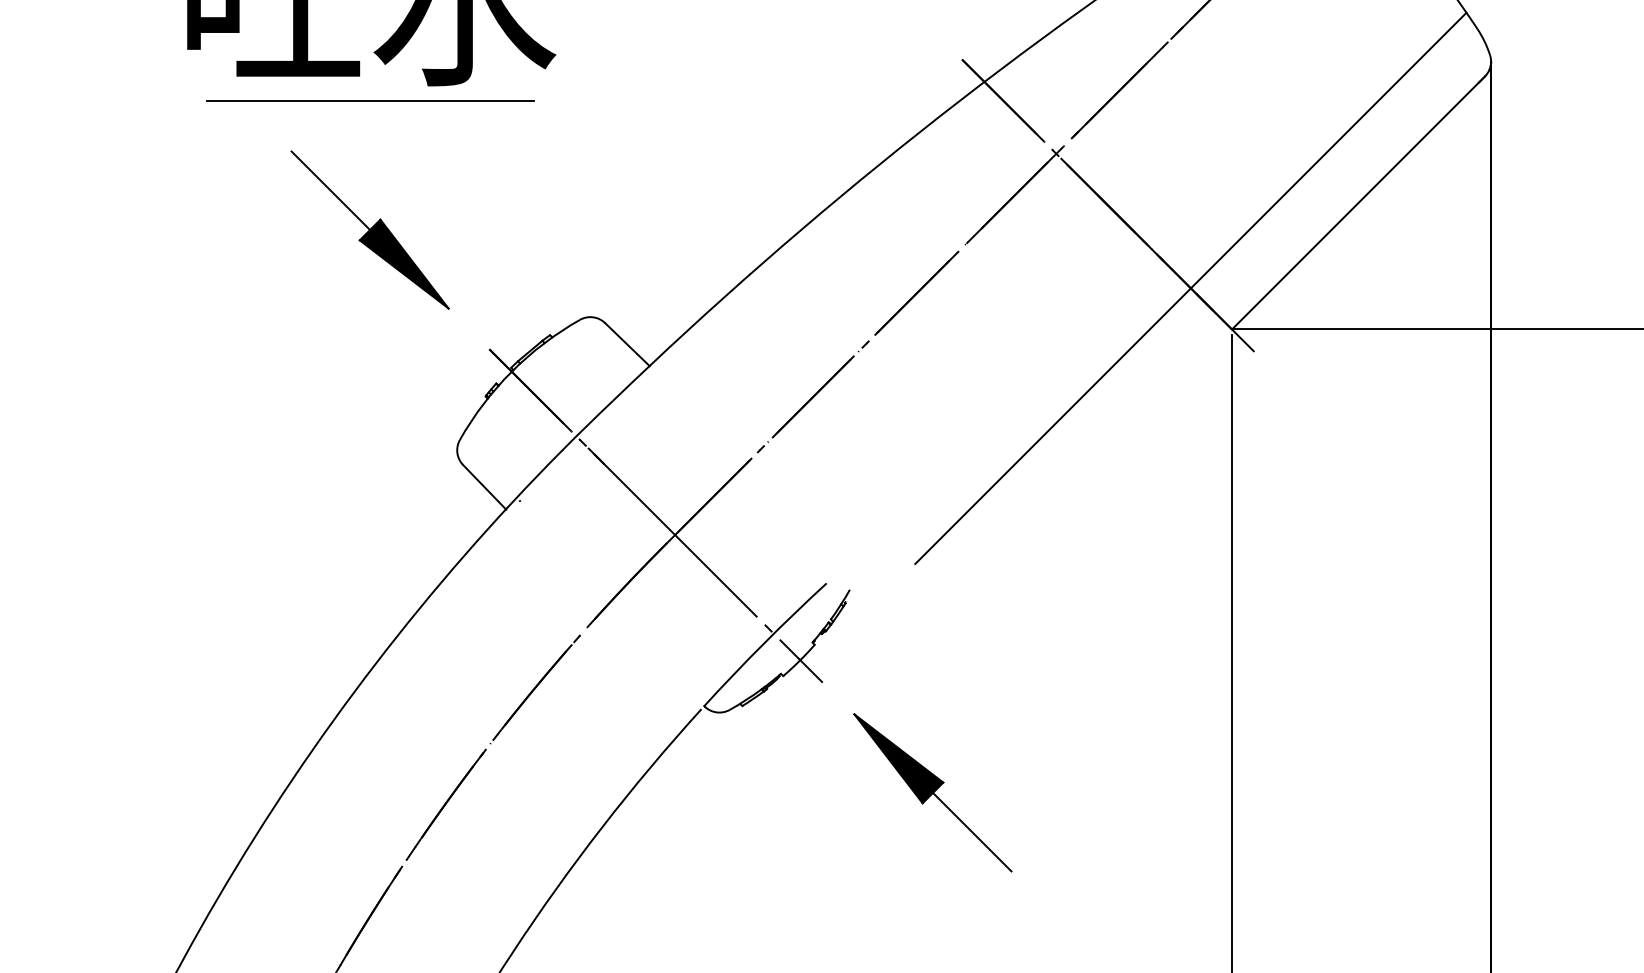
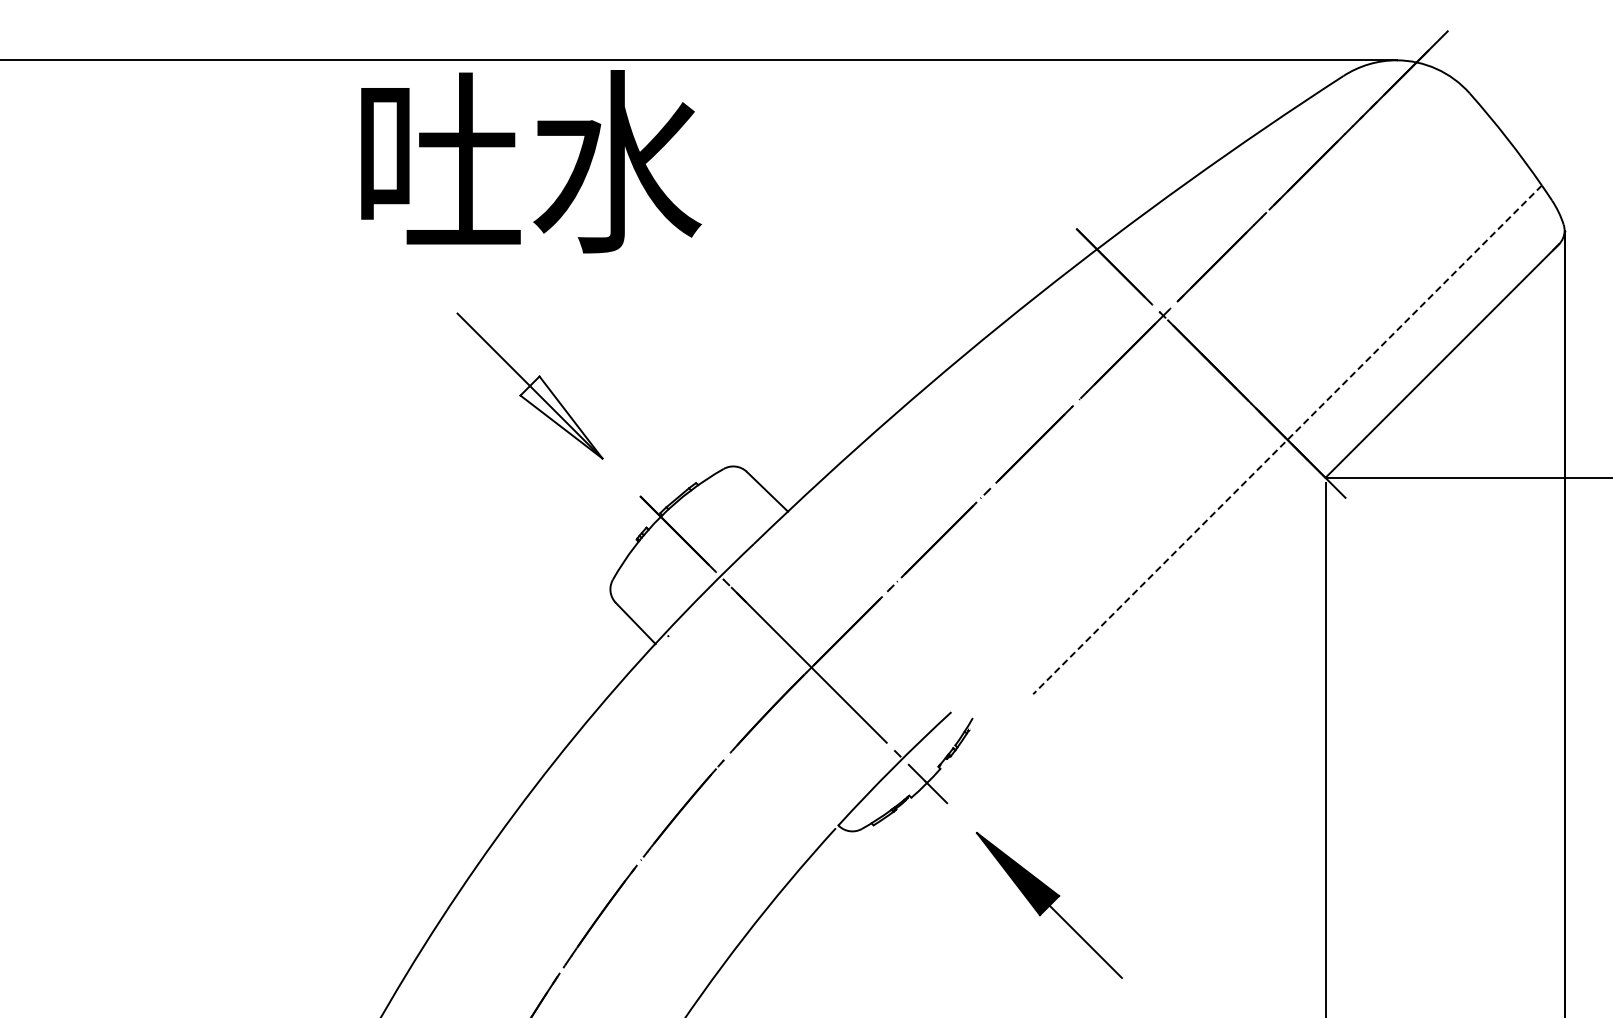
line: (370, 100) -> (530, 266), removed
fill: (404, 264) -> (561, 417), removed
line: (1190, 287) -> (1287, 439), solid -> dashed

